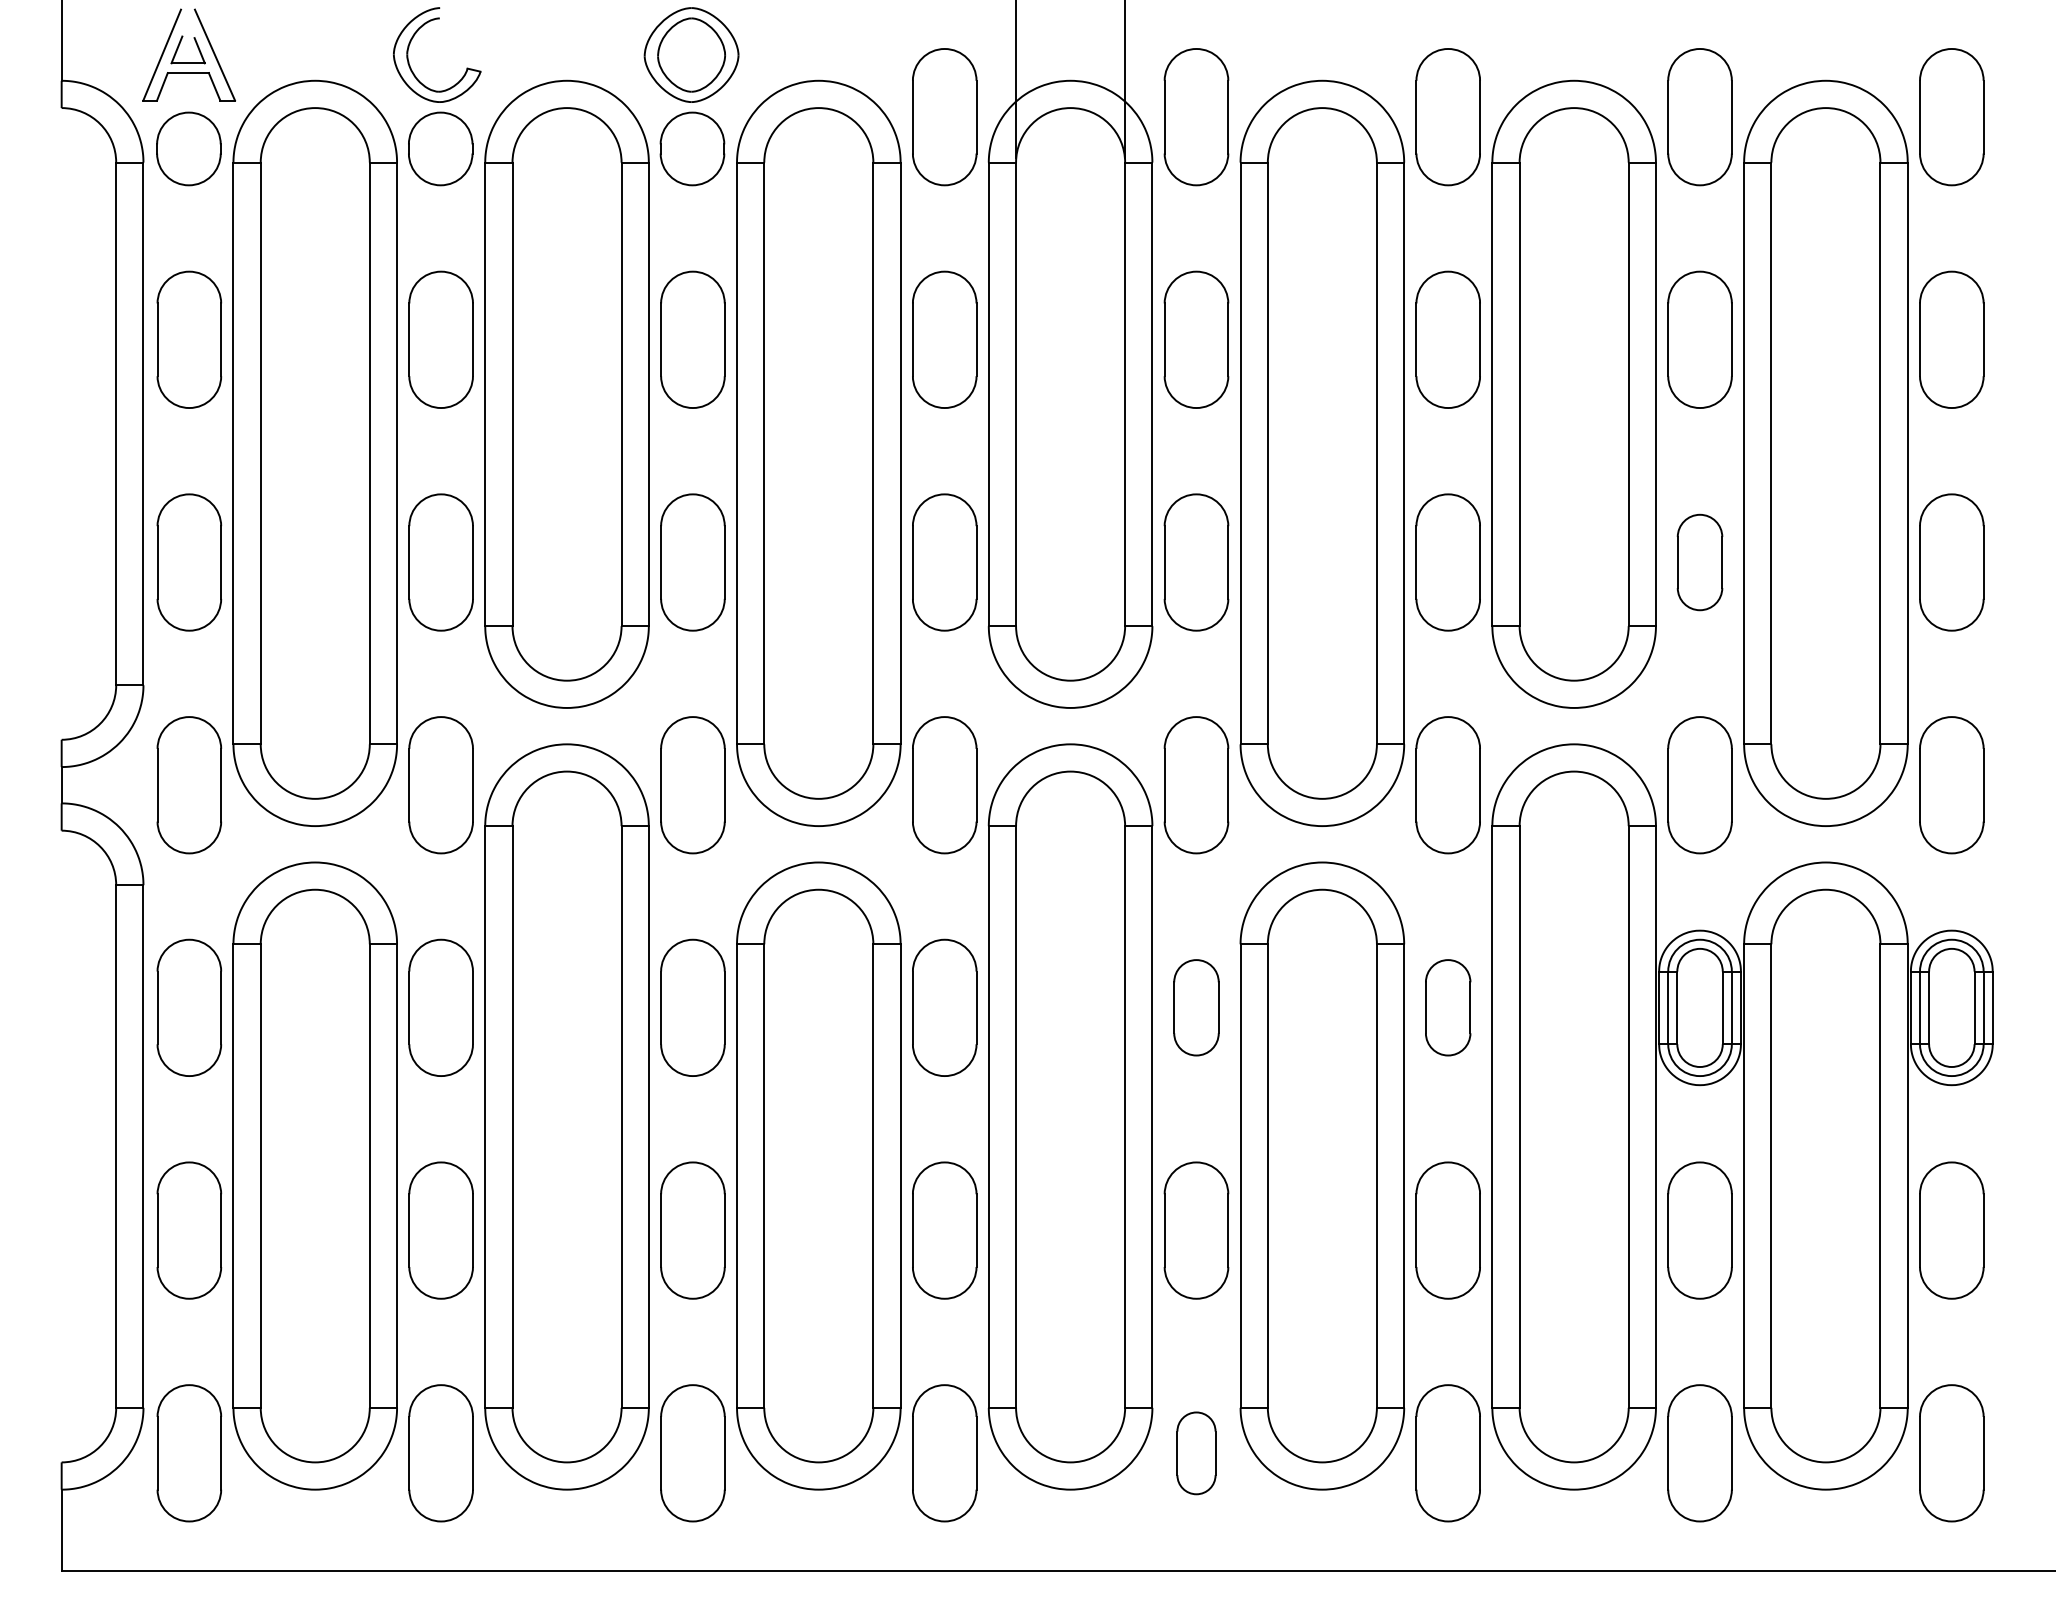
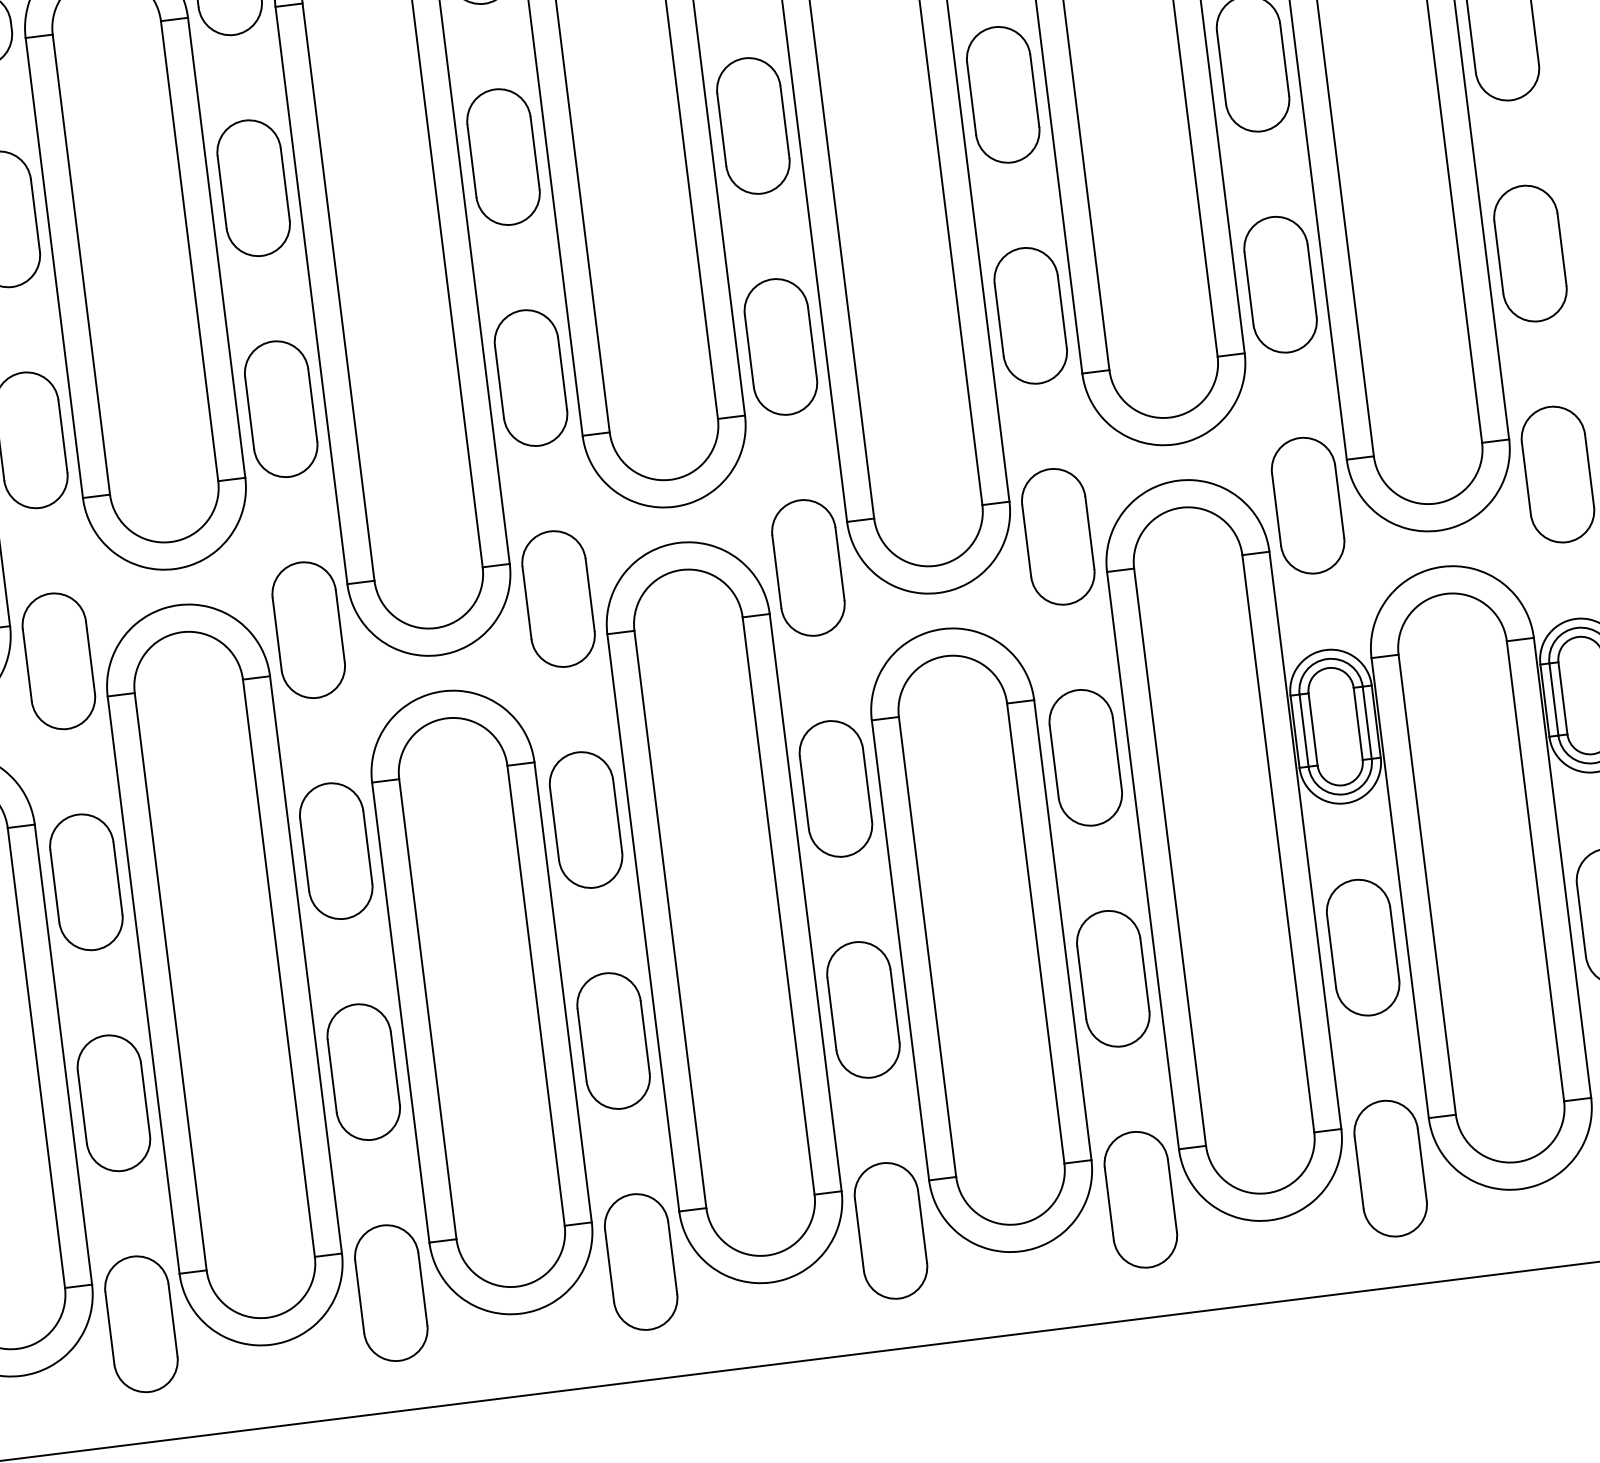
part: (1699, 562) -> (1280, 284), size x1.43
part: (1196, 1007) -> (835, 788), size x1.43
part: (1447, 1007) -> (1084, 757), size x1.43
part: (1196, 1453) -> (891, 1231), size x1.67

